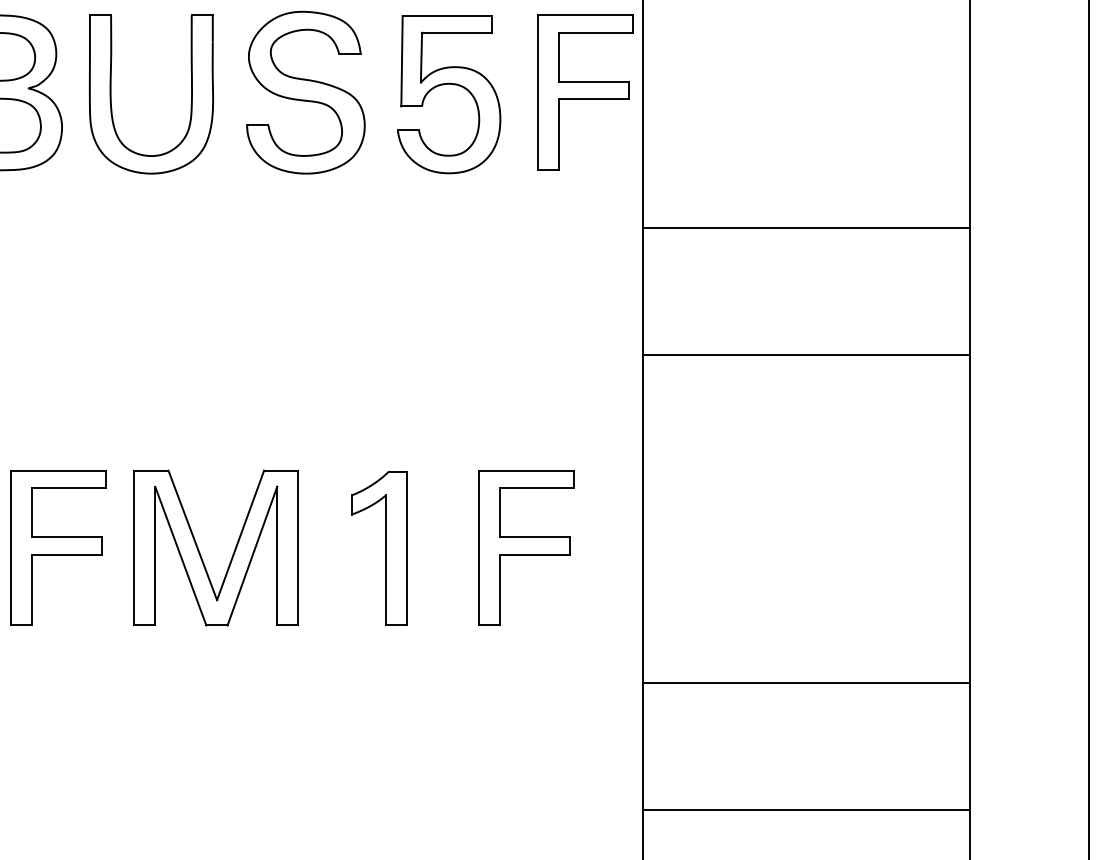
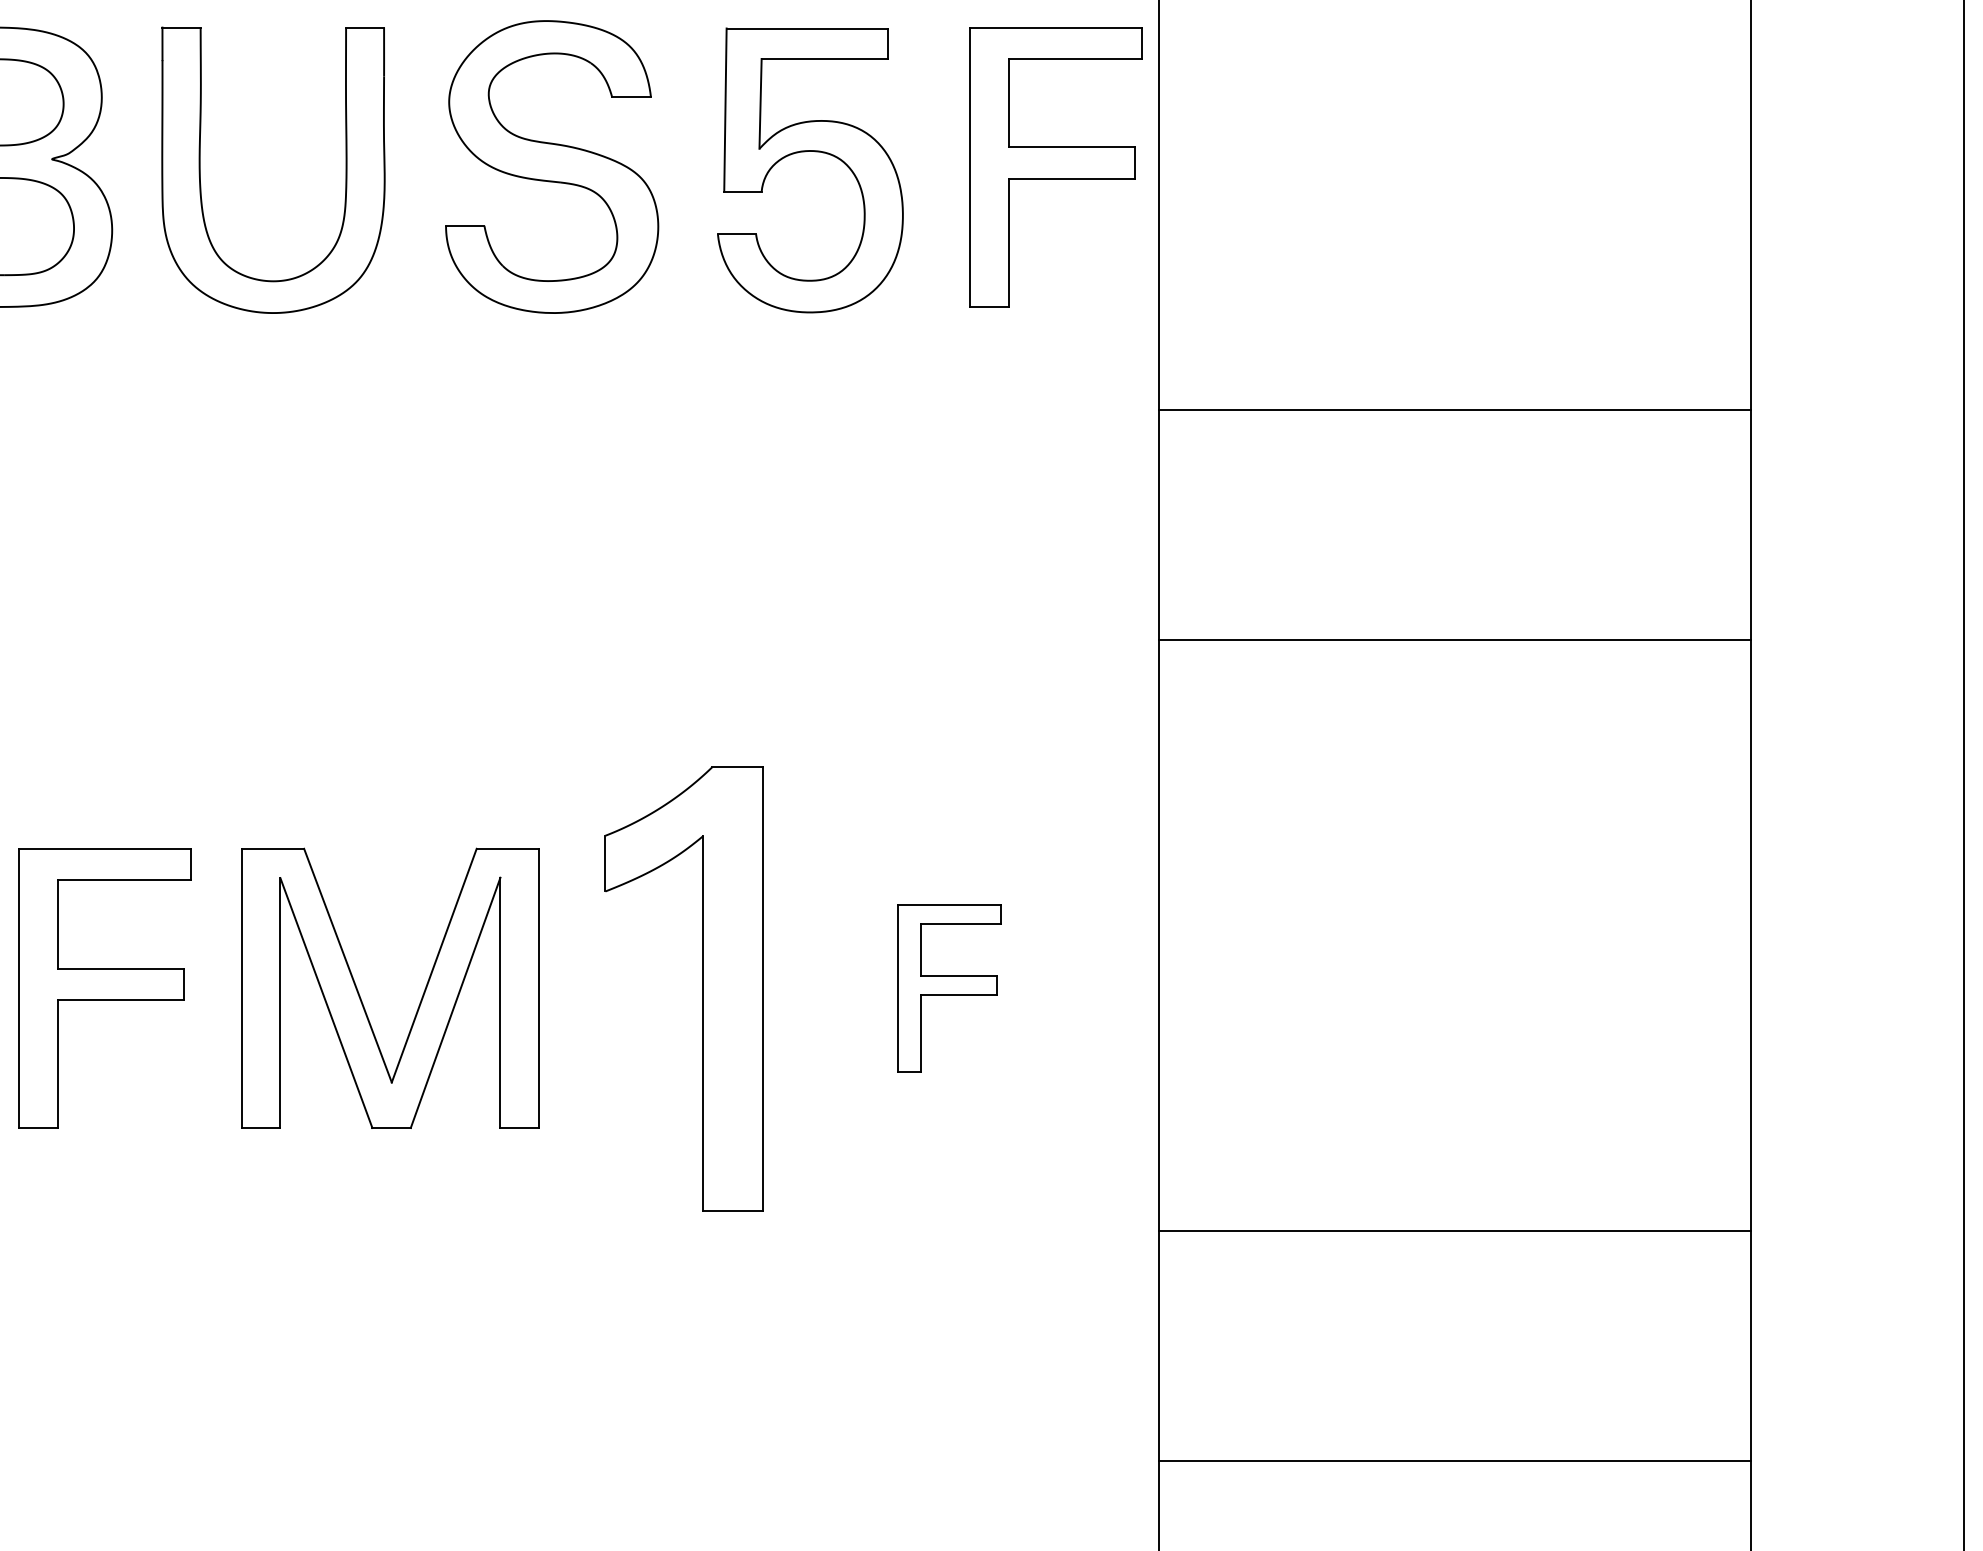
part: (526, 547) -> (950, 987), size x0.6
part: (379, 548) -> (684, 989), size x1.6

